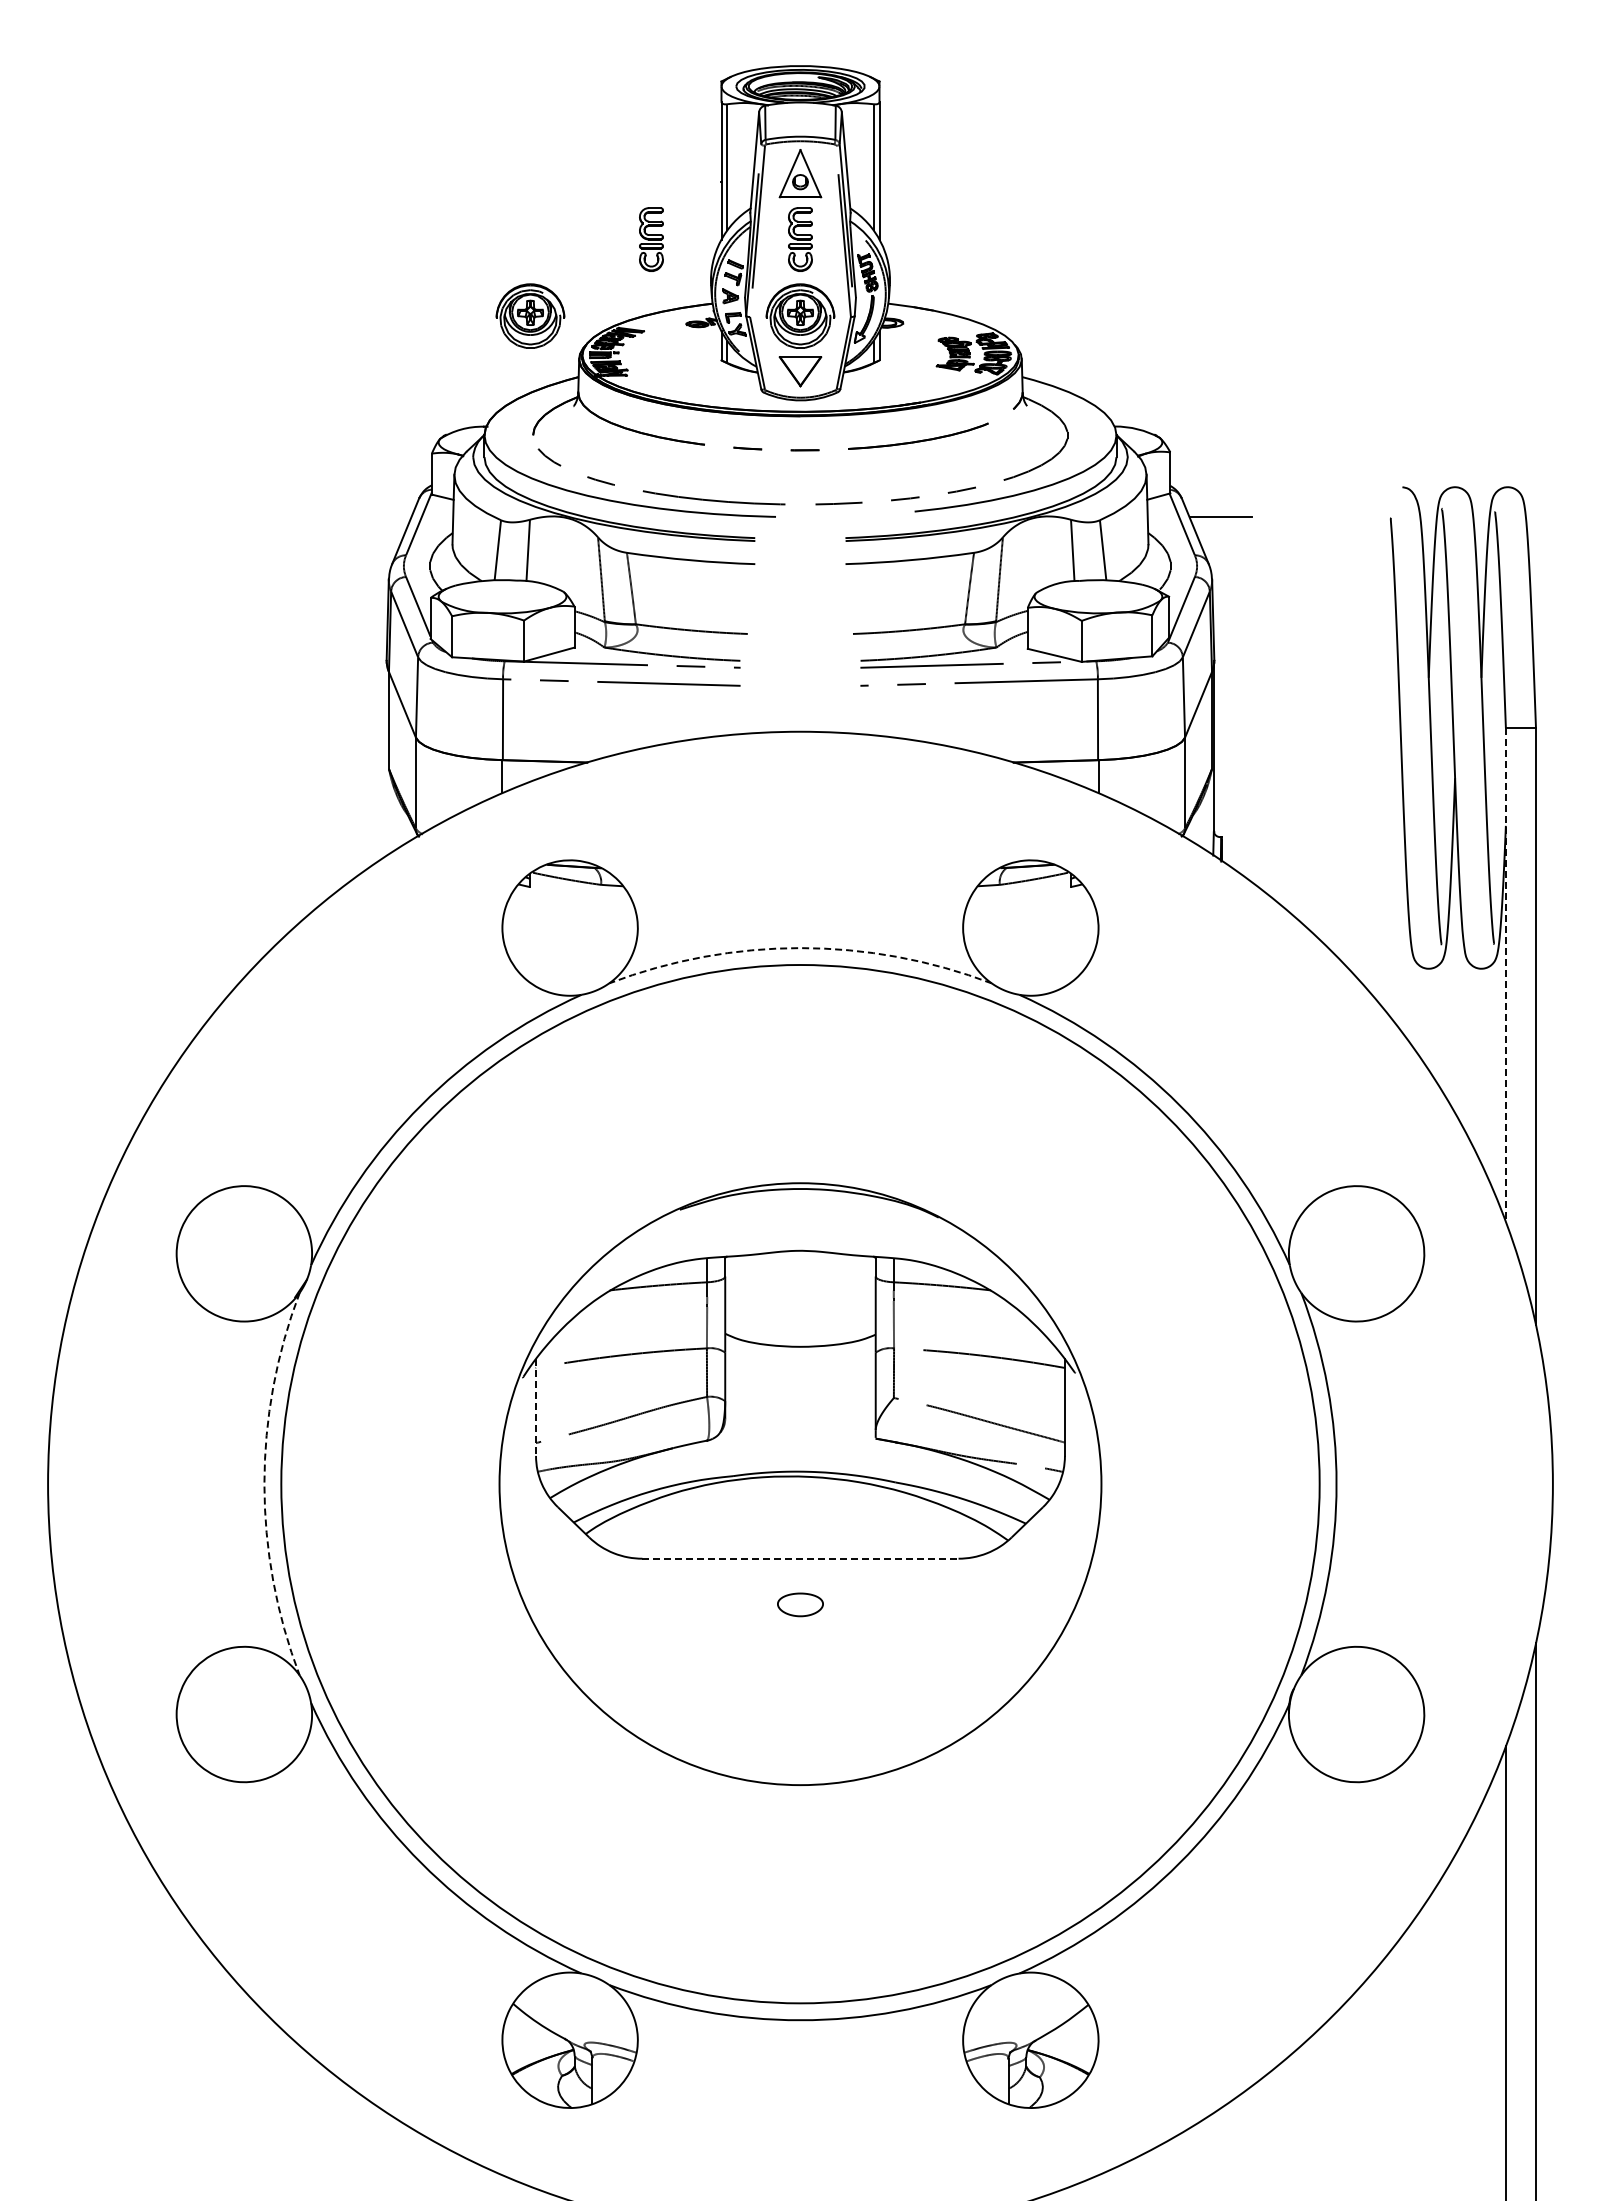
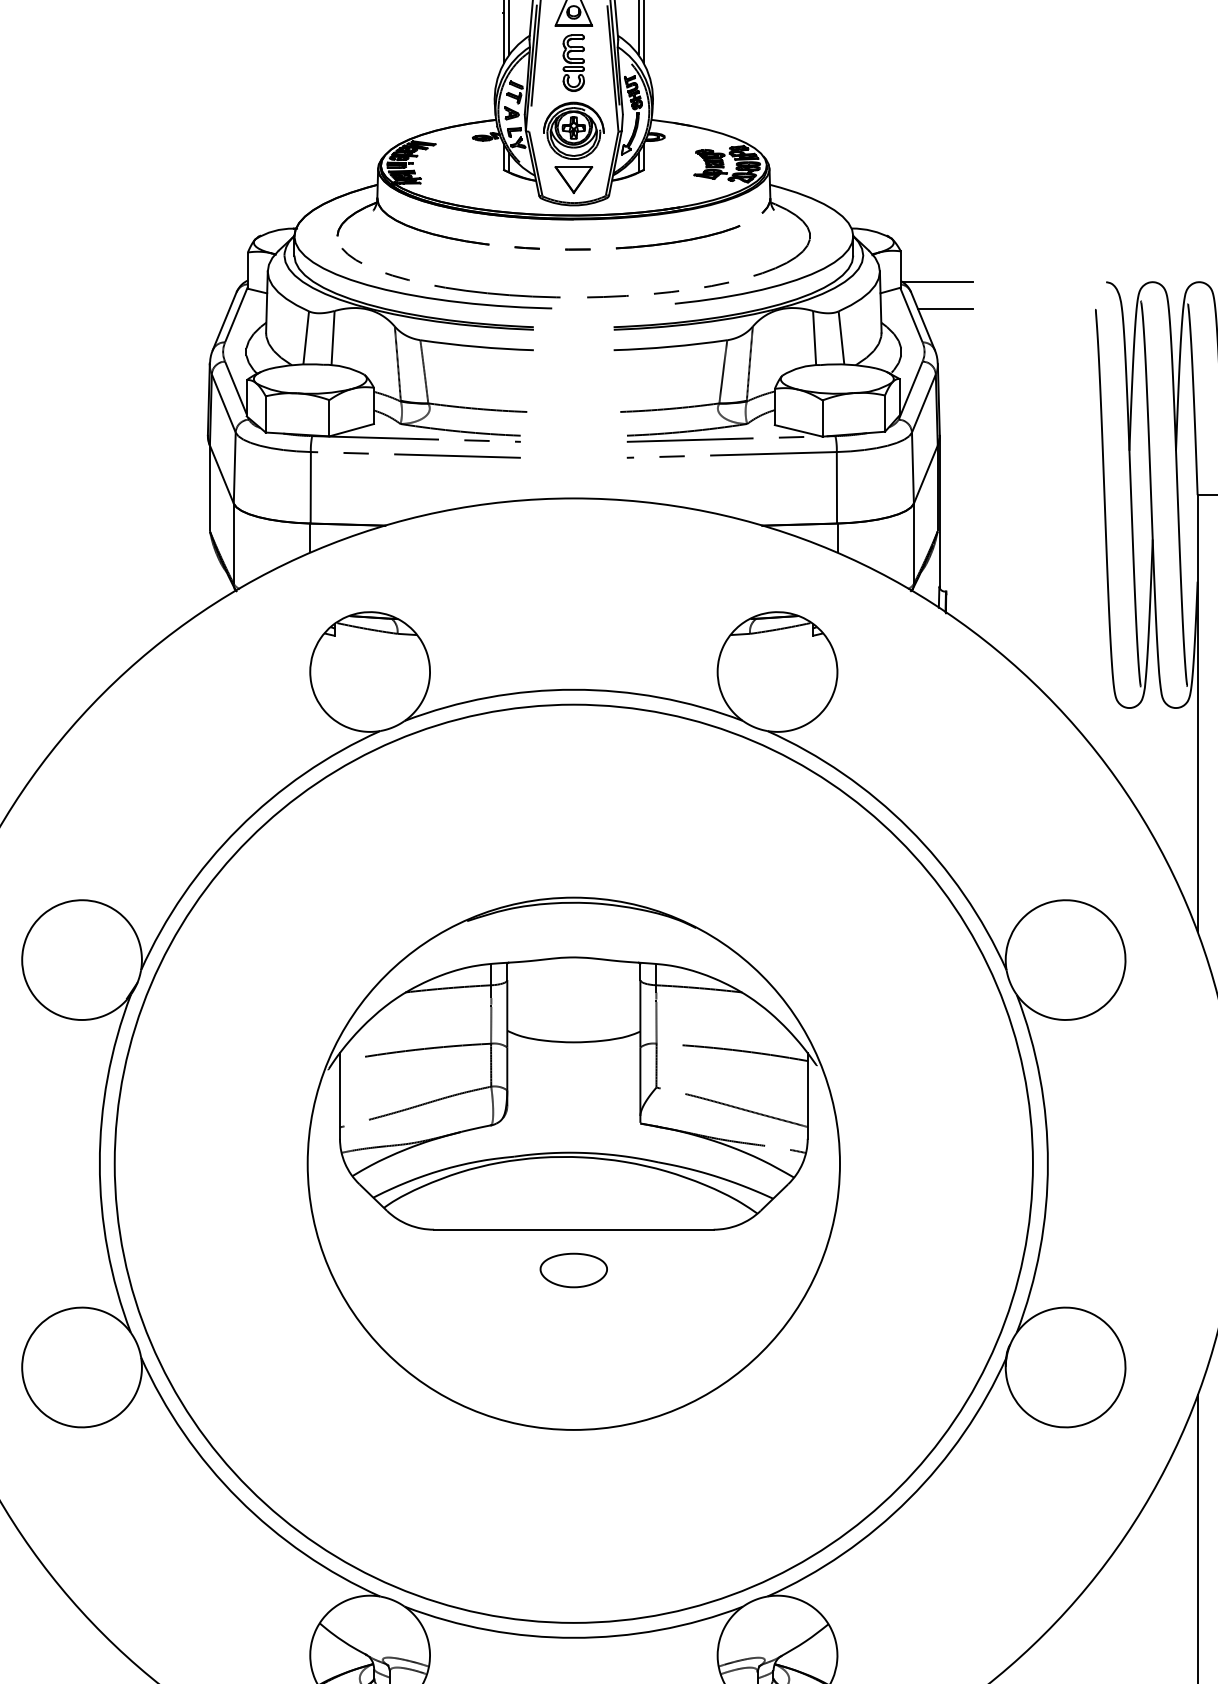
part: (651, 239) -> (442, 63), removed
part: (530, 315) -> (335, 130), removed
line: (1211, 487) -> (937, 282), added
arc: (800, 948) -> (573, 690), dashed -> solid
line: (1505, 975) -> (1197, 713), dashed -> solid
line: (536, 1408) -> (340, 1096), dashed -> solid
arc: (264, 1484) -> (99, 1164), dashed -> solid
line: (800, 1558) -> (573, 1229), dashed -> solid
part: (800, 1604) -> (573, 1270), size x1.67

